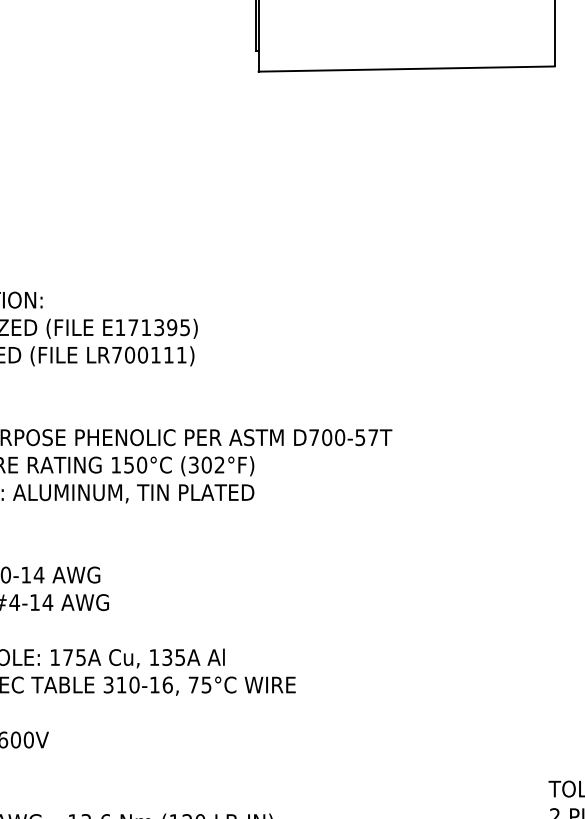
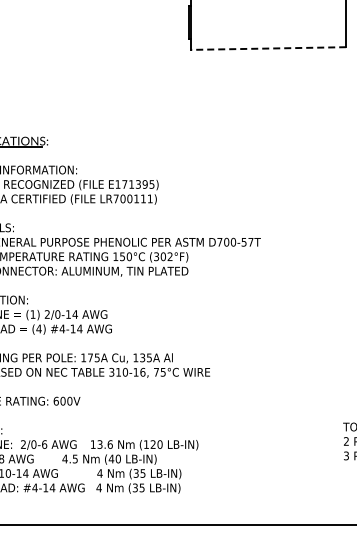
line: (406, 68) -> (268, 48), solid -> dashed

